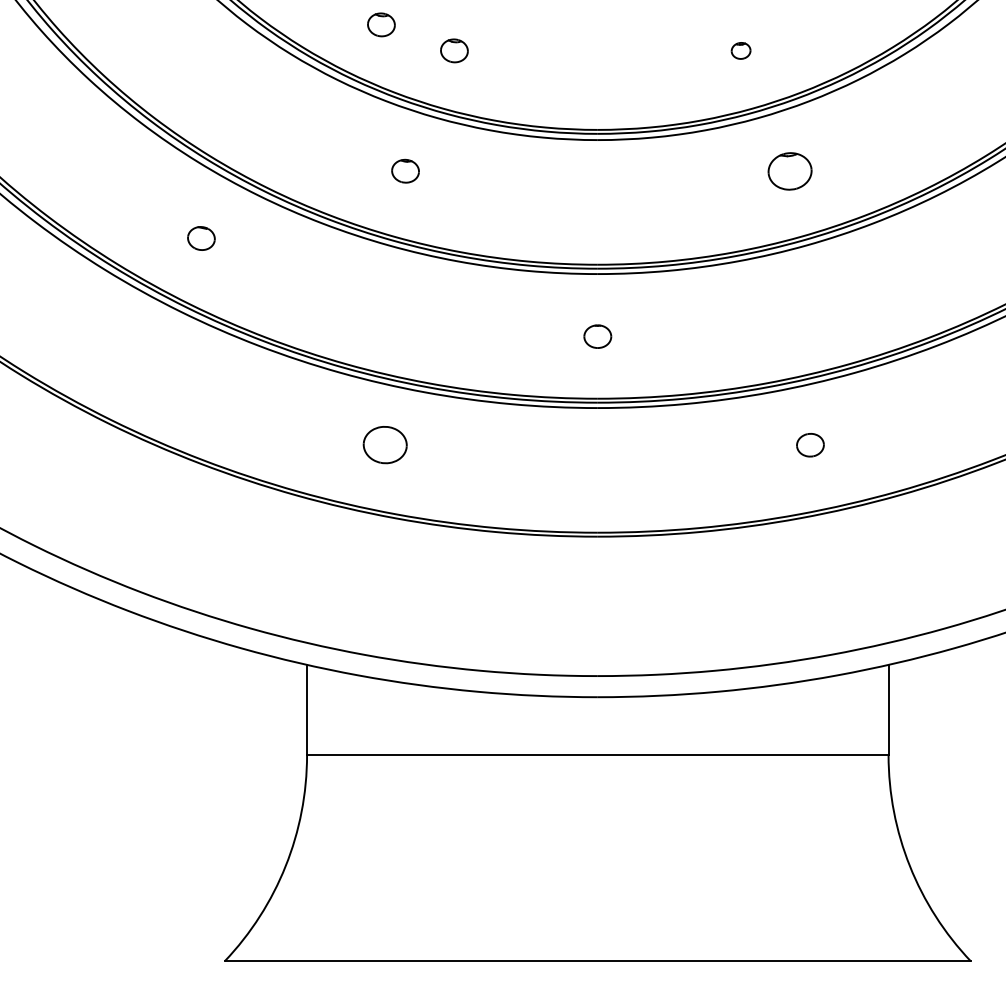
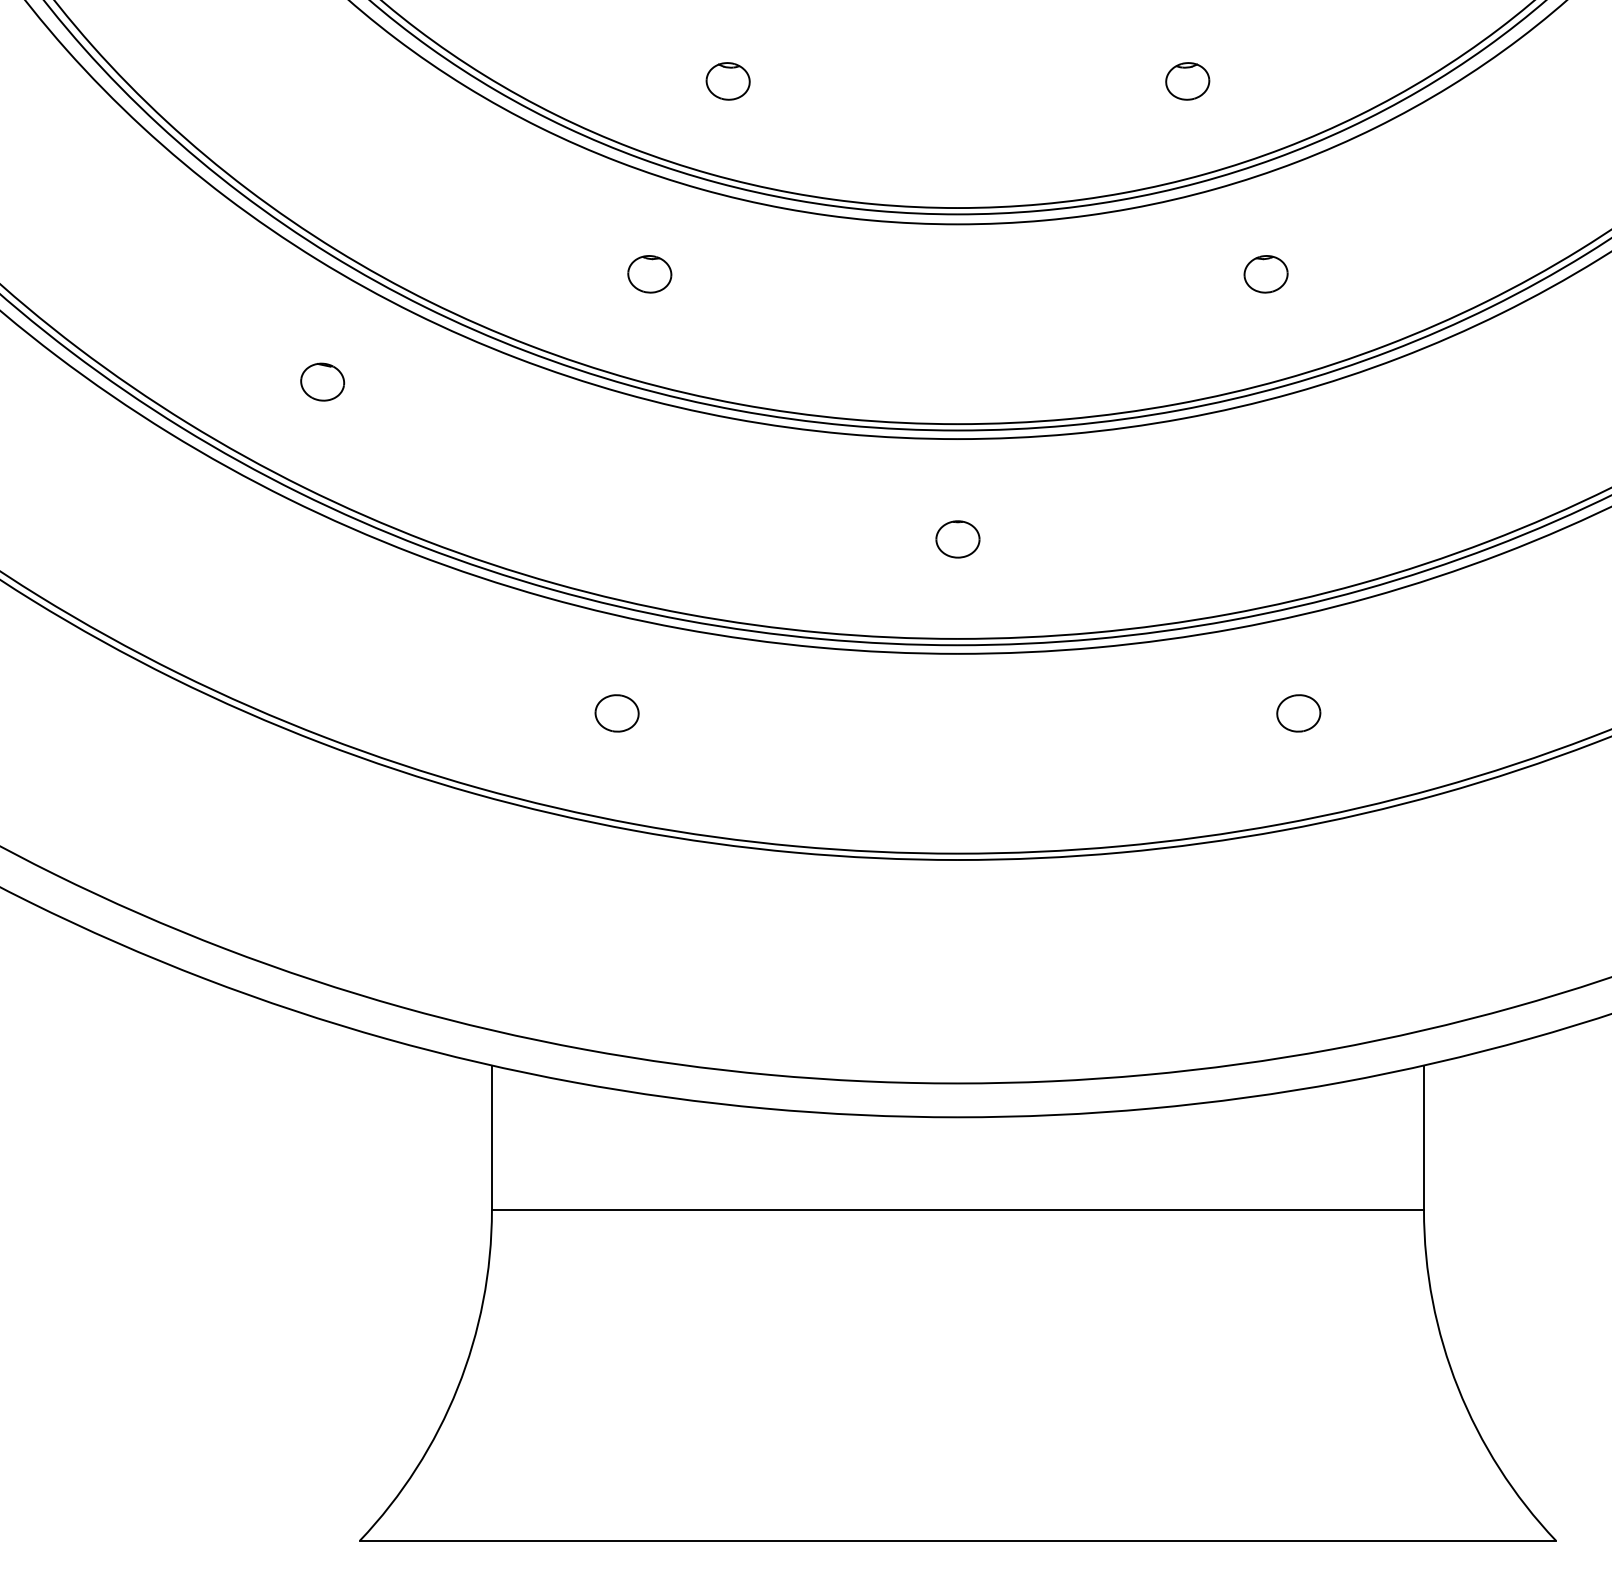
part: (381, 24) -> (611, 39), removed
part: (740, 50) -> (1186, 80), size x1.43
part: (789, 170) -> (1265, 273), size x0.62
part: (384, 445) -> (616, 713), size x0.62

